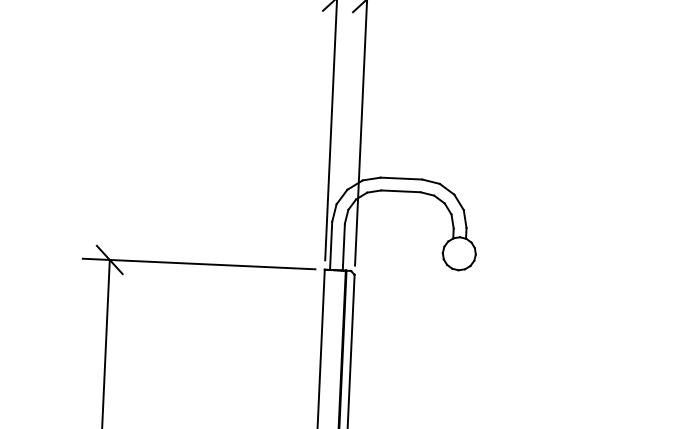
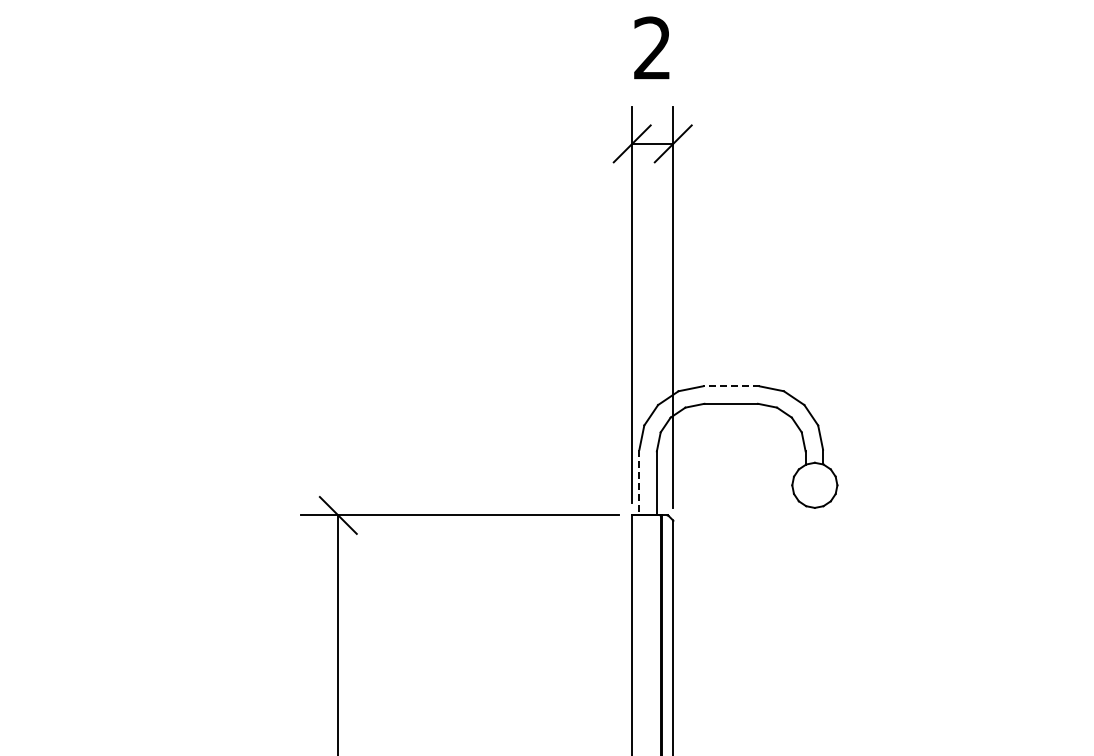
line: (401, 178) -> (731, 386), solid -> dashed
line: (331, 245) -> (639, 482), solid -> dashed

